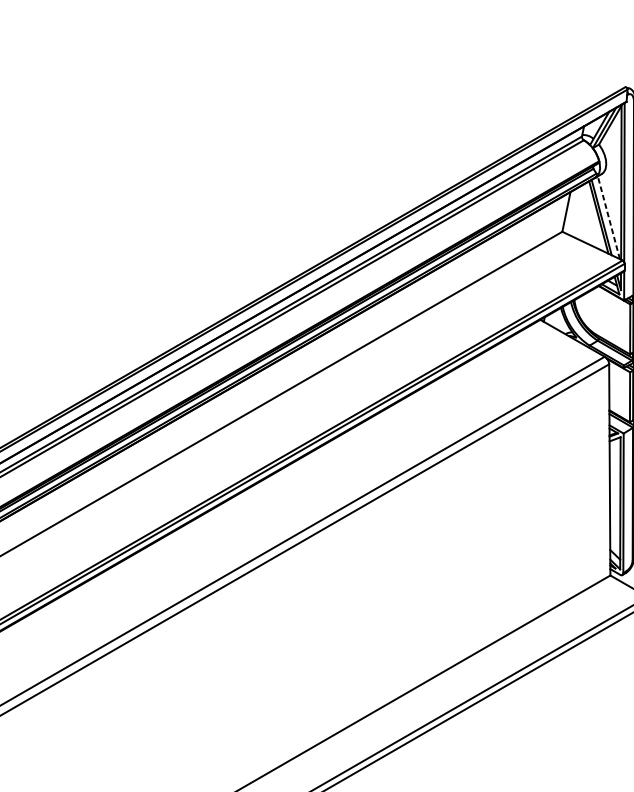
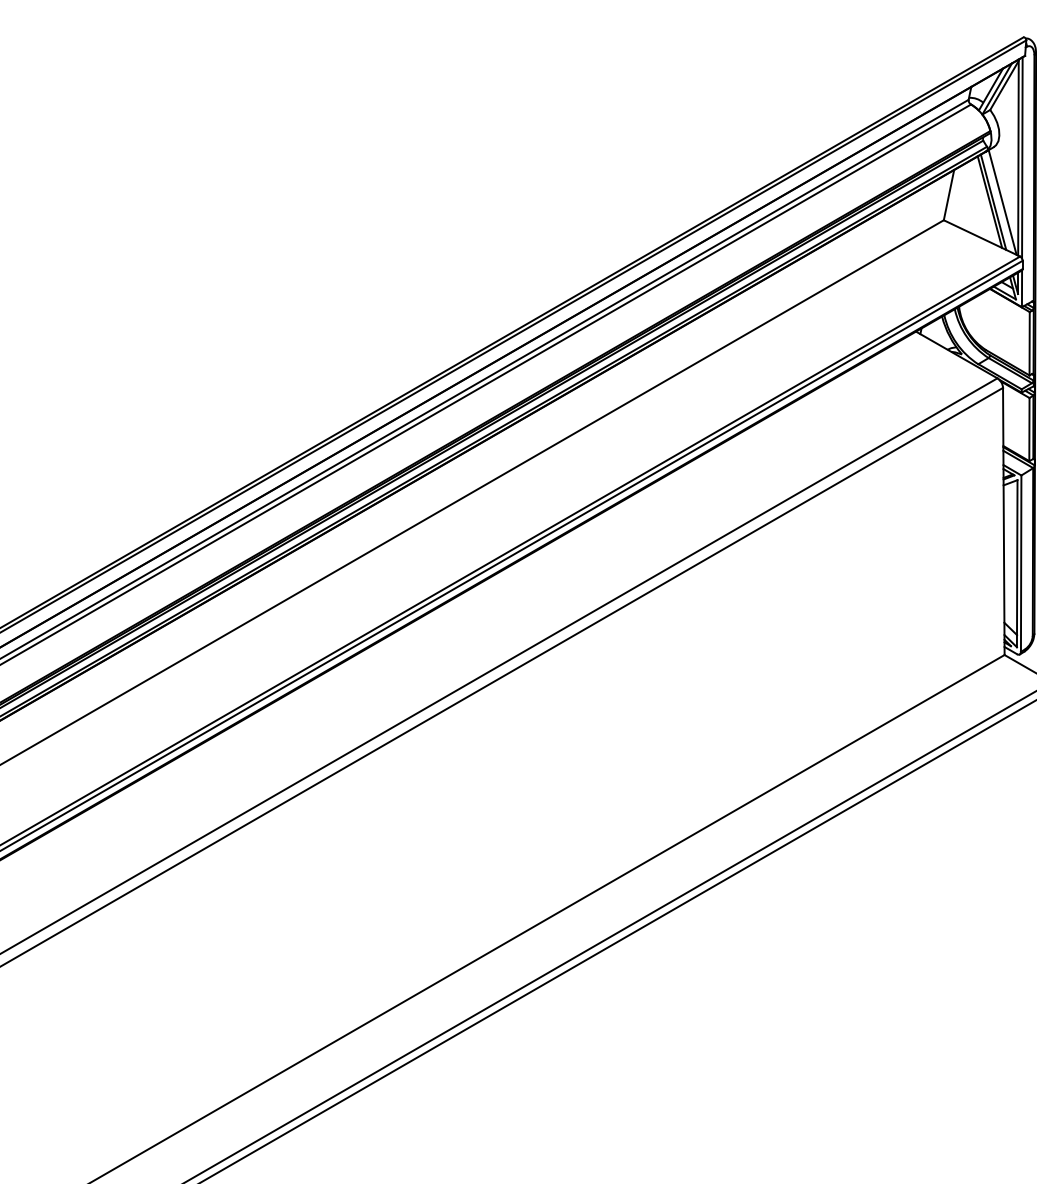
line: (608, 216) -> (1002, 201), dashed -> solid

